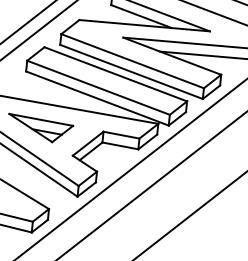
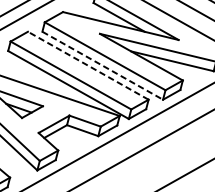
line: (132, 72) -> (103, 66), solid -> dashed
line: (115, 74) -> (87, 65), solid -> dashed

